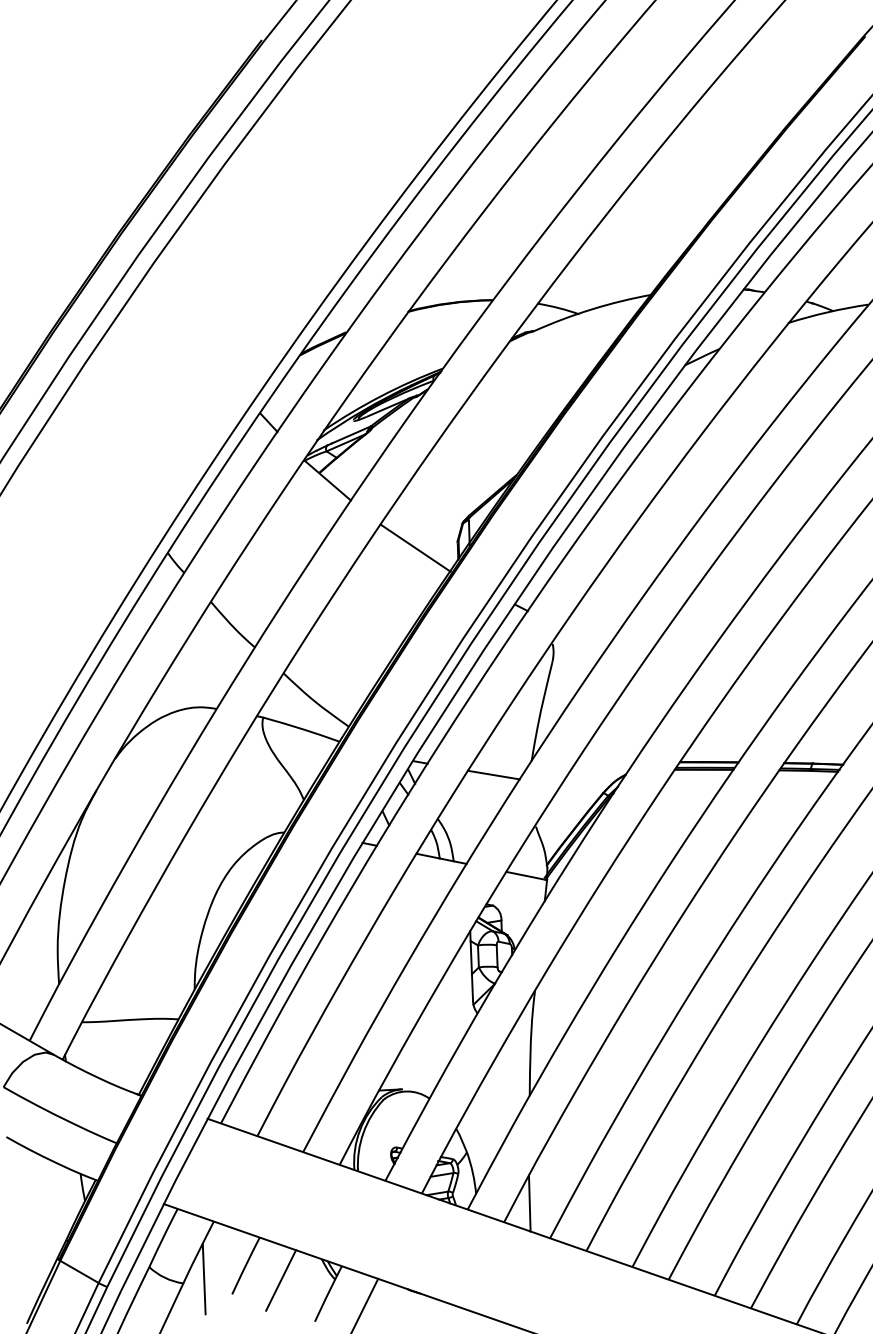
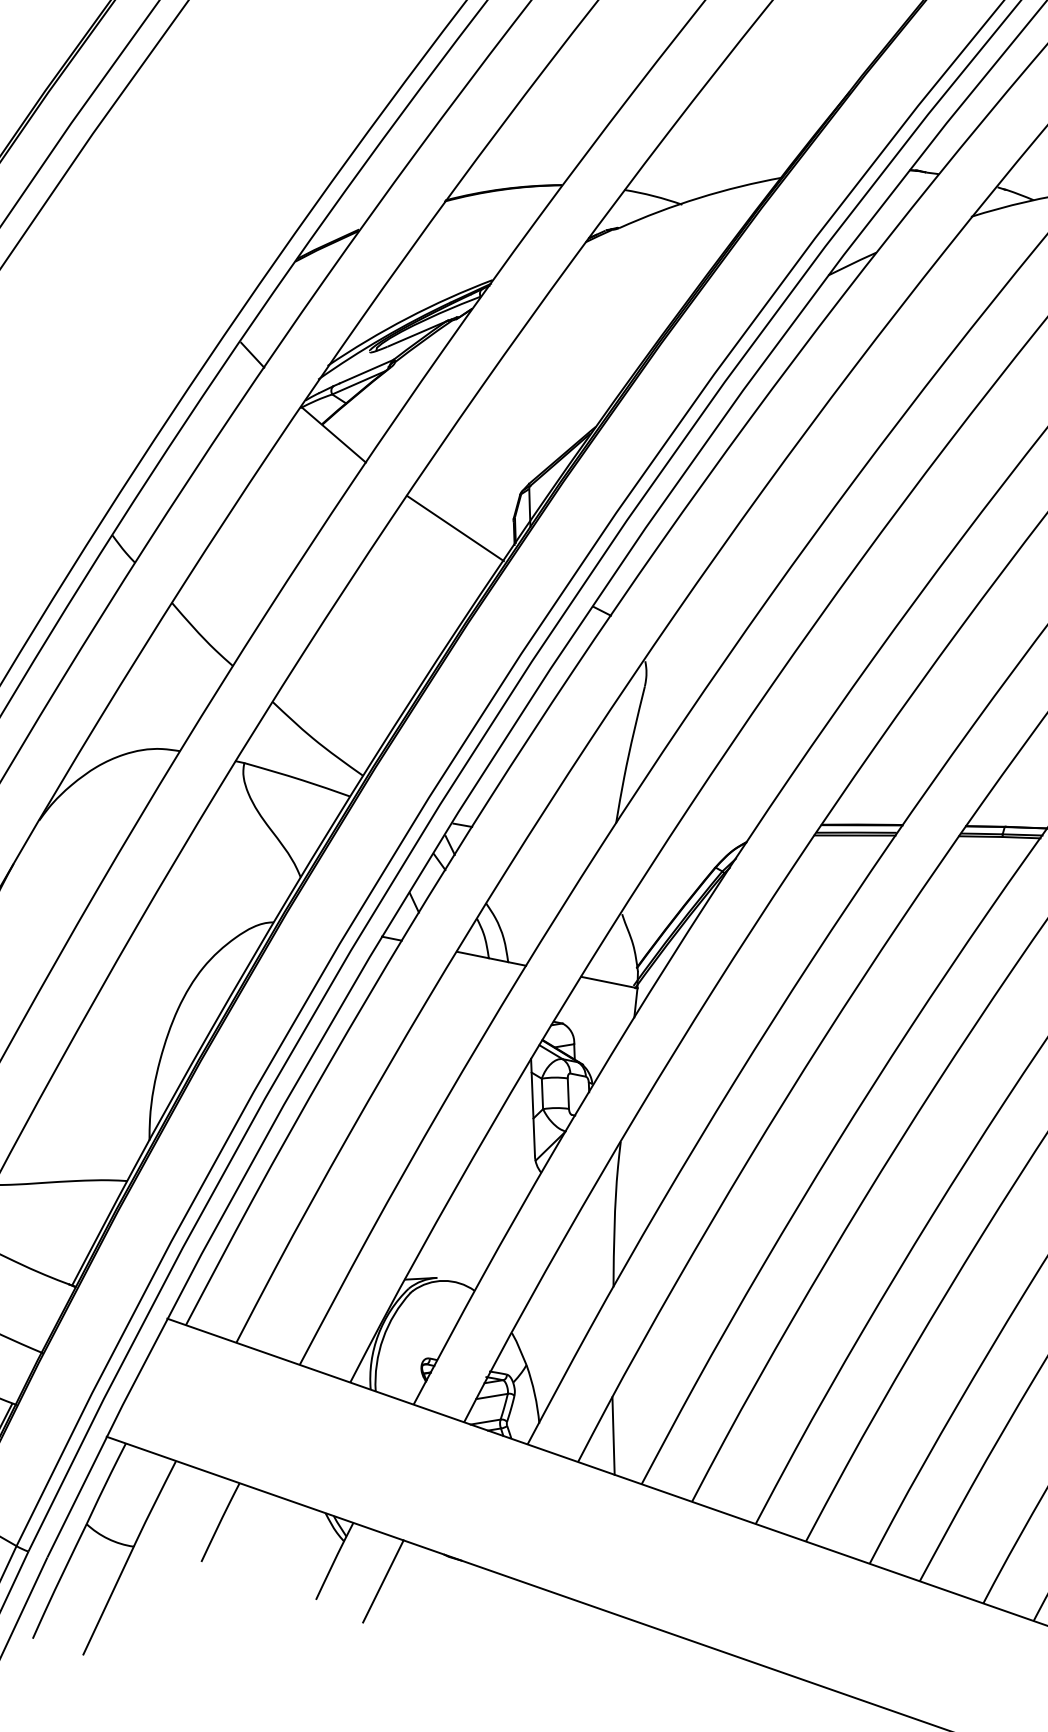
line: (493, 774) -> (563, 841), removed
line: (203, 1278) -> (161, 1539), removed
line: (281, 1280) -> (269, 1542), removed

